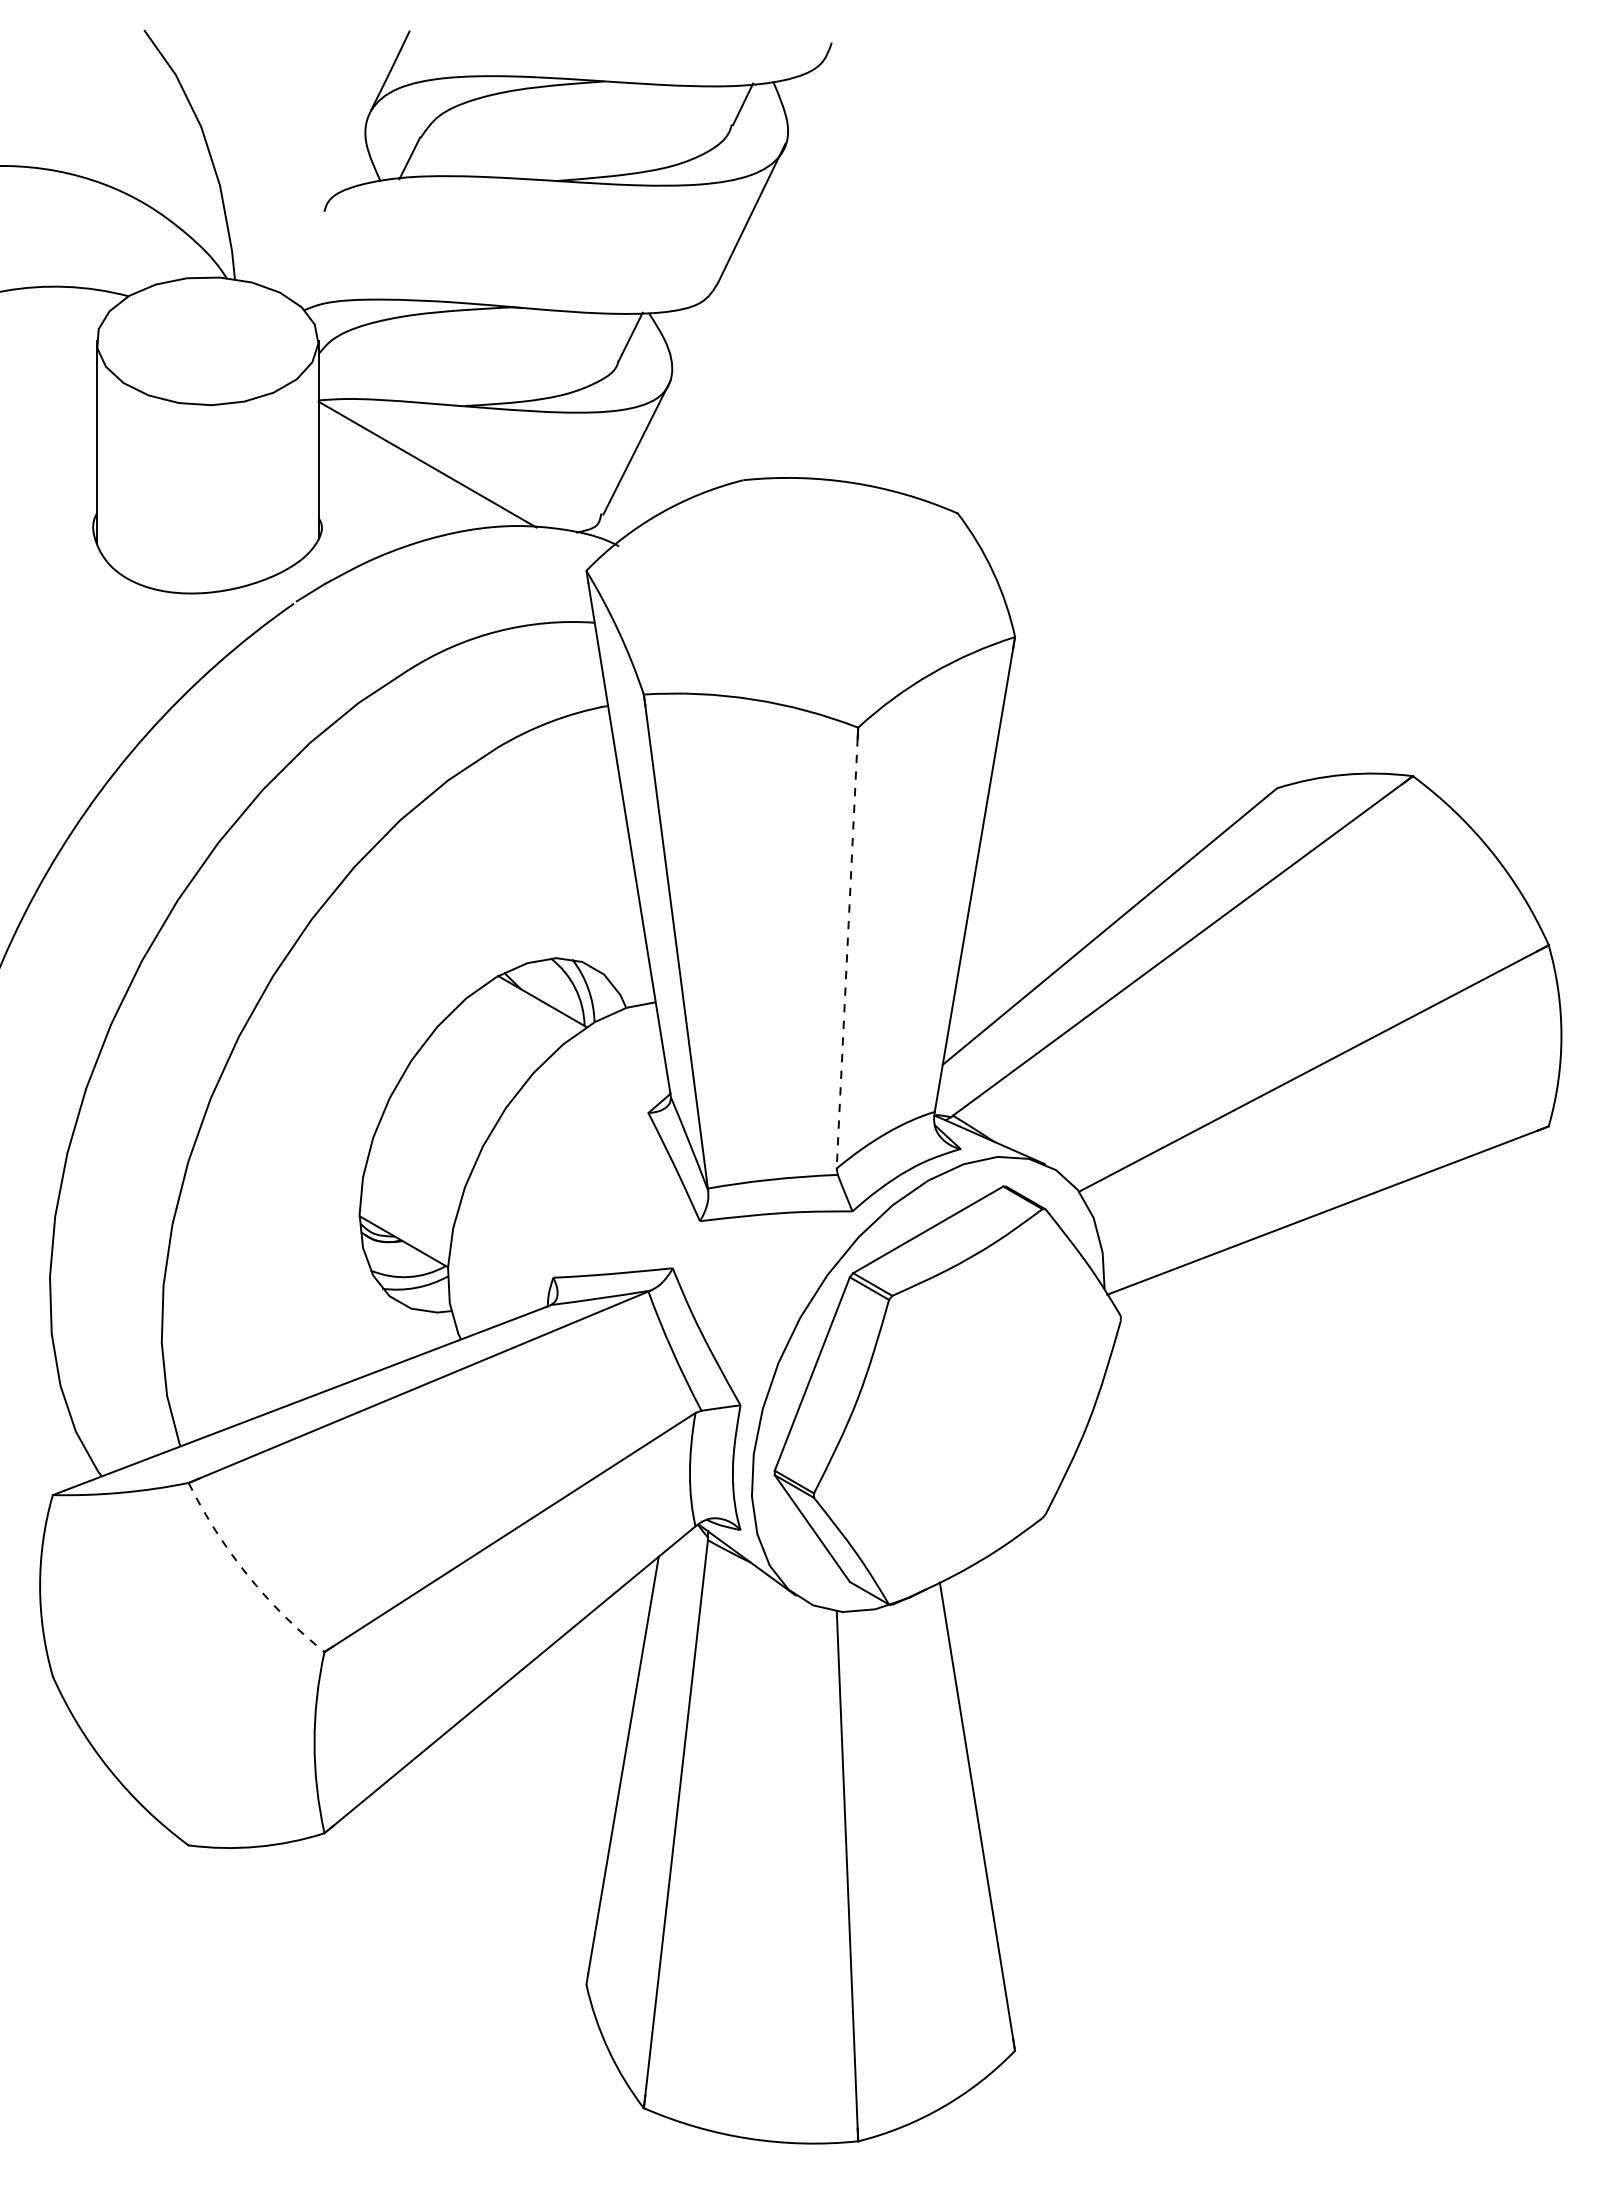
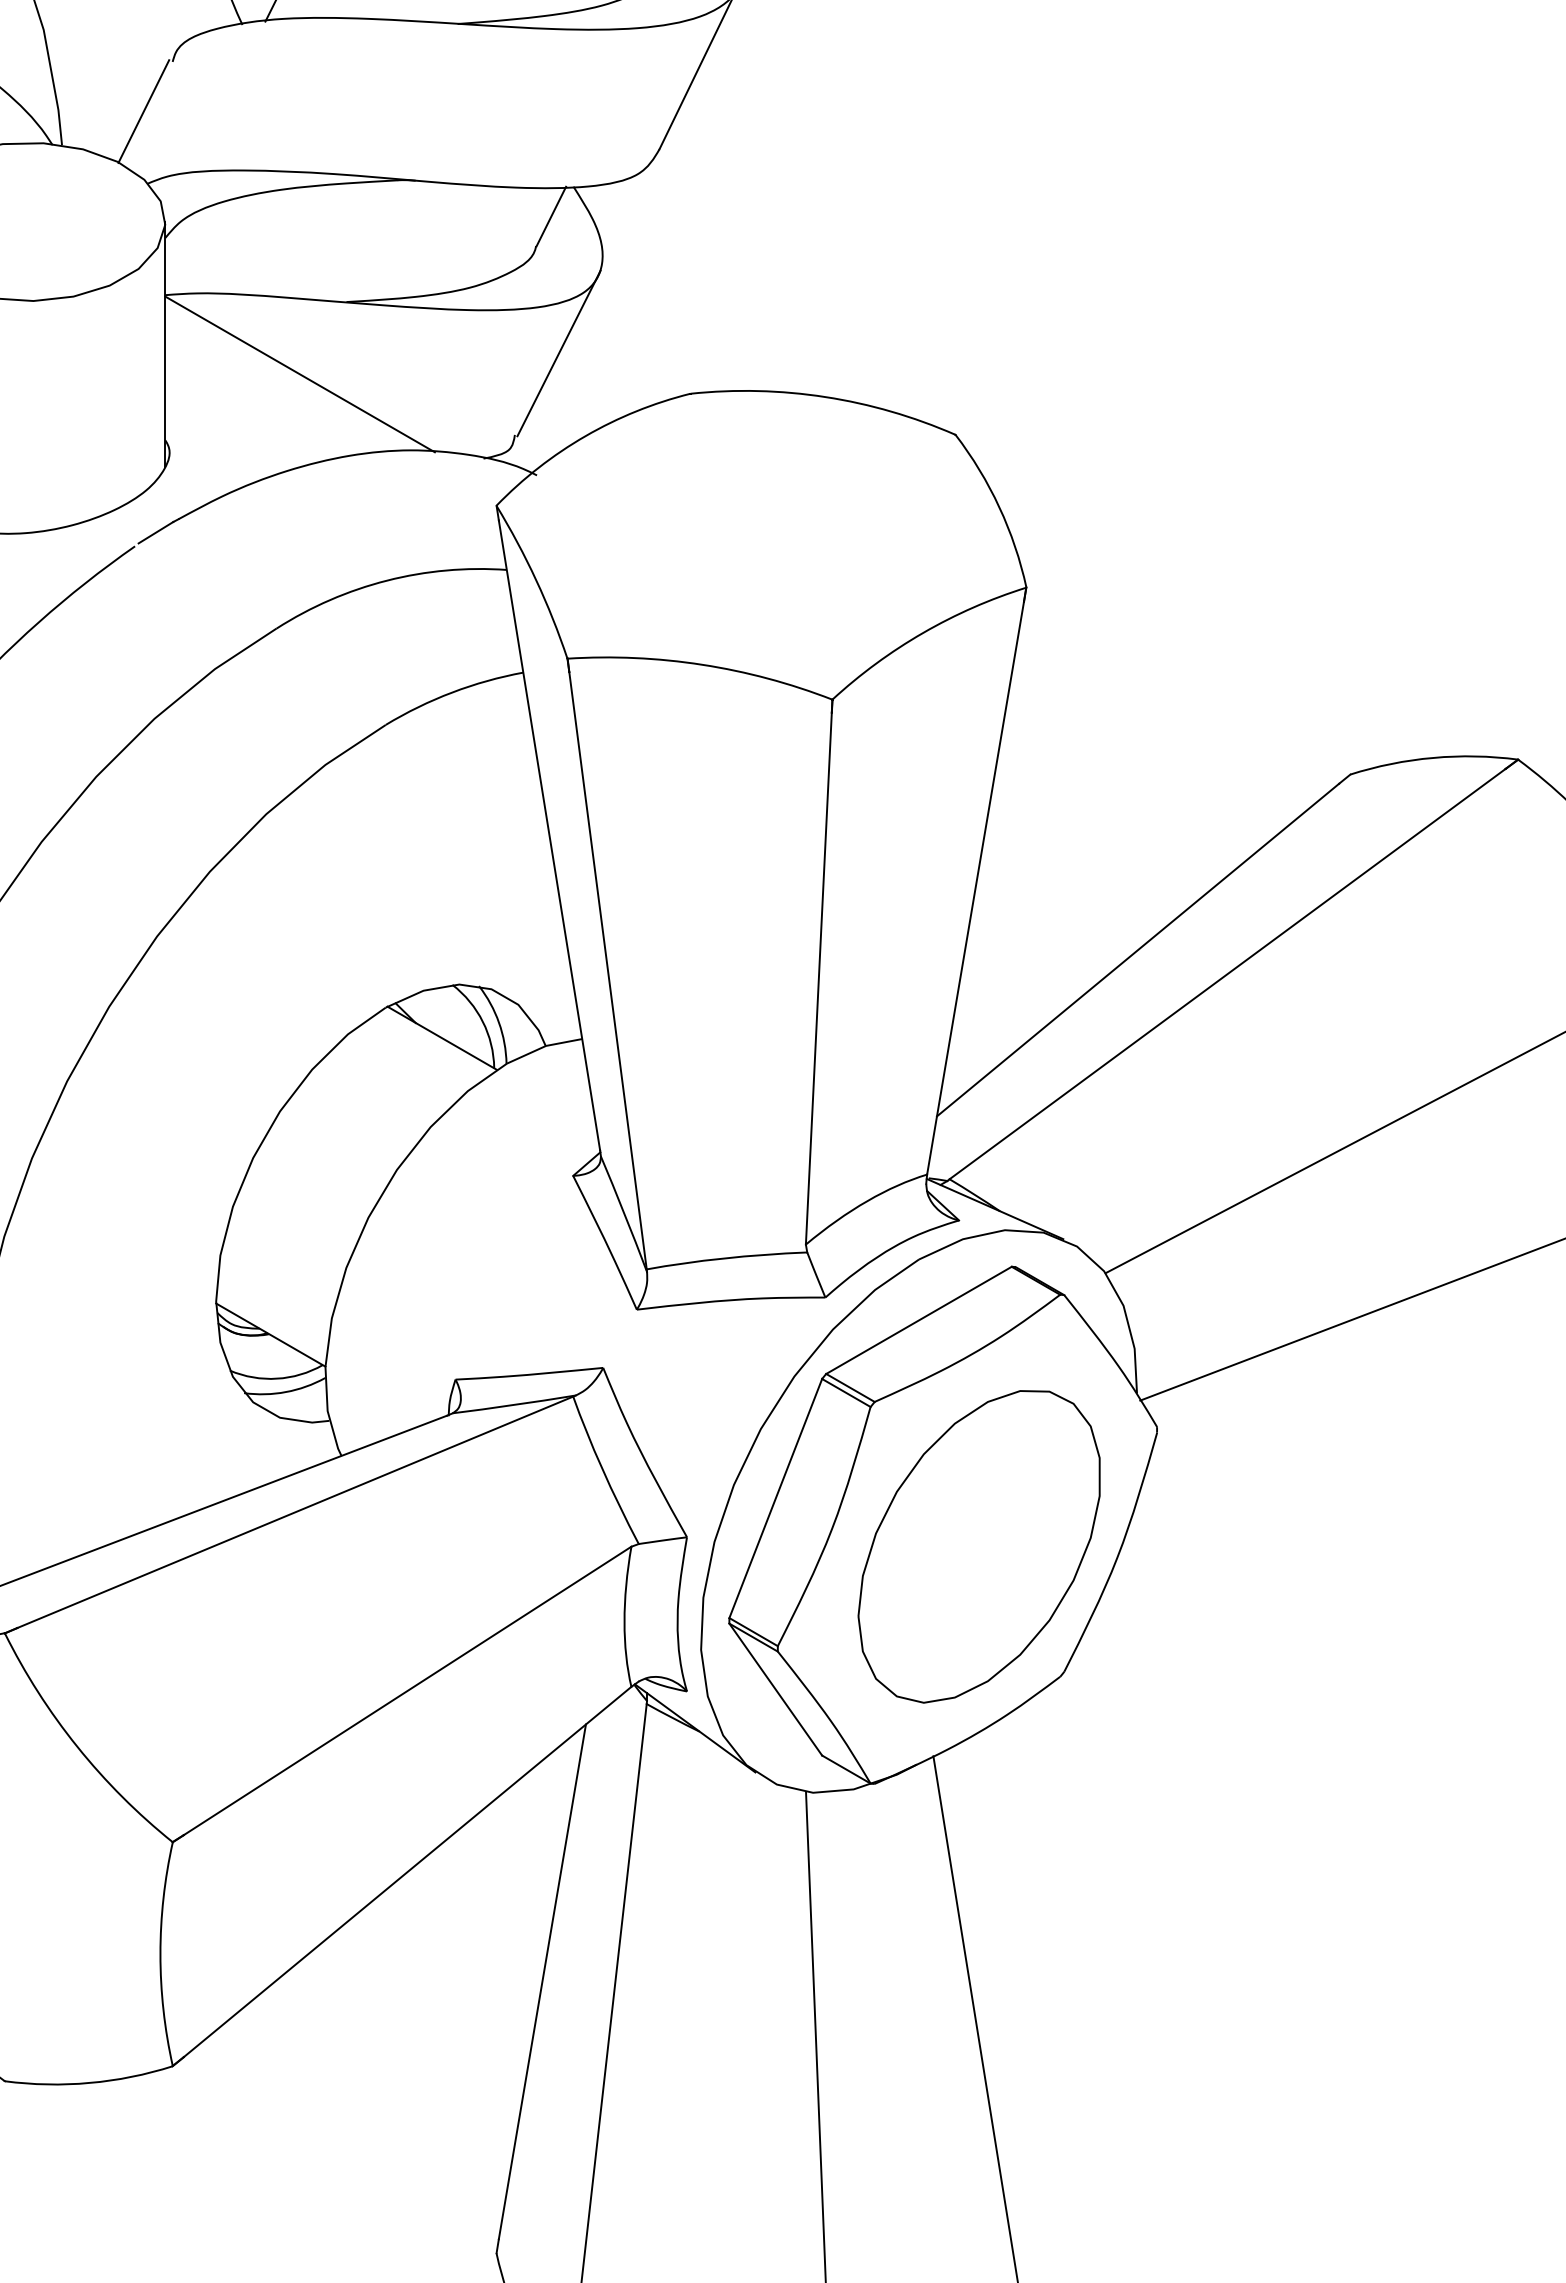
line: (300, 251) -> (143, 111), added
line: (847, 953) -> (819, 978), dashed -> solid
part: (976, 1413) -> (978, 1547), added
arc: (247, 1574) -> (77, 1746), dashed -> solid

